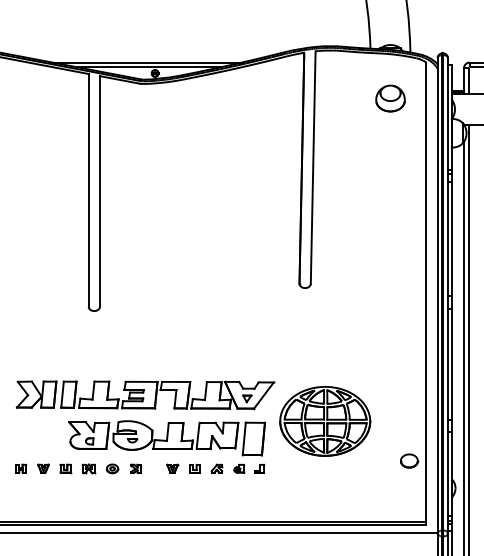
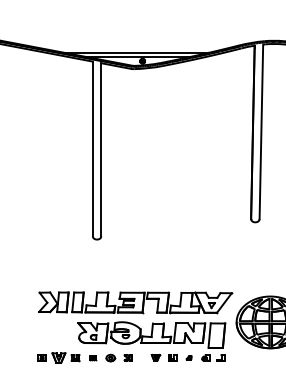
part: (43, 468) -> (58, 357), size x1.6
part: (88, 468) -> (92, 357), size x0.6
part: (216, 468) -> (188, 357), size x0.6

